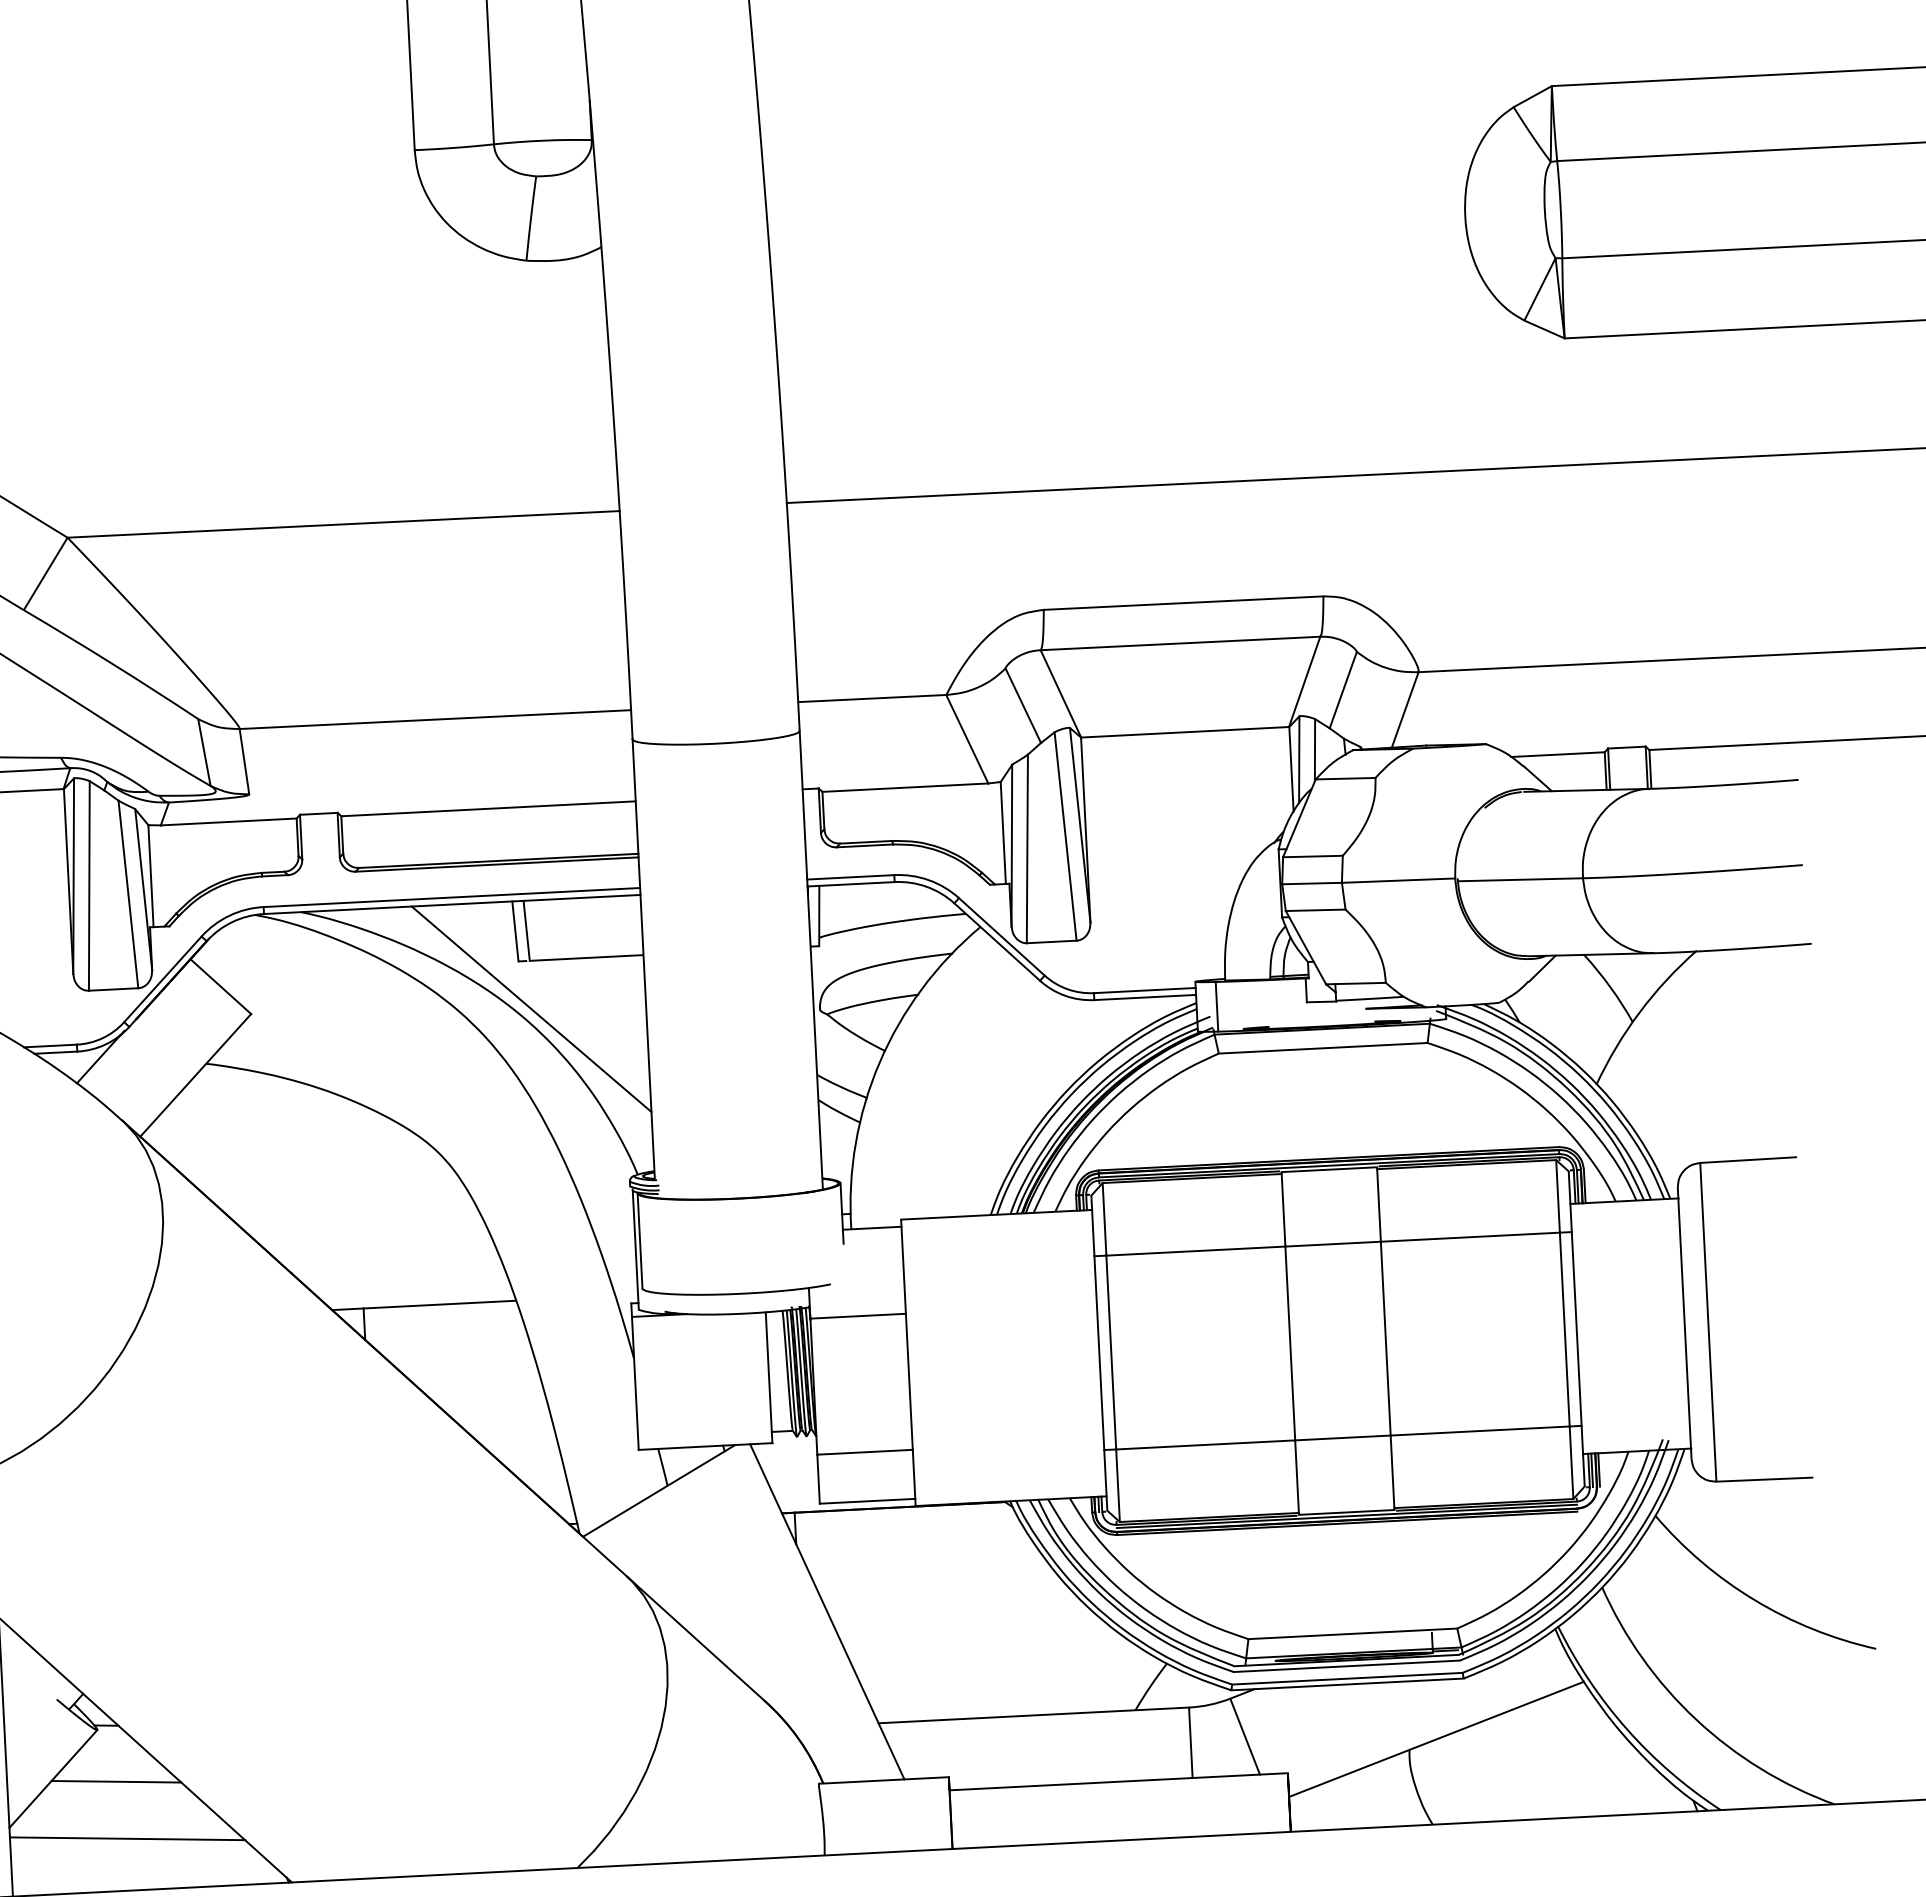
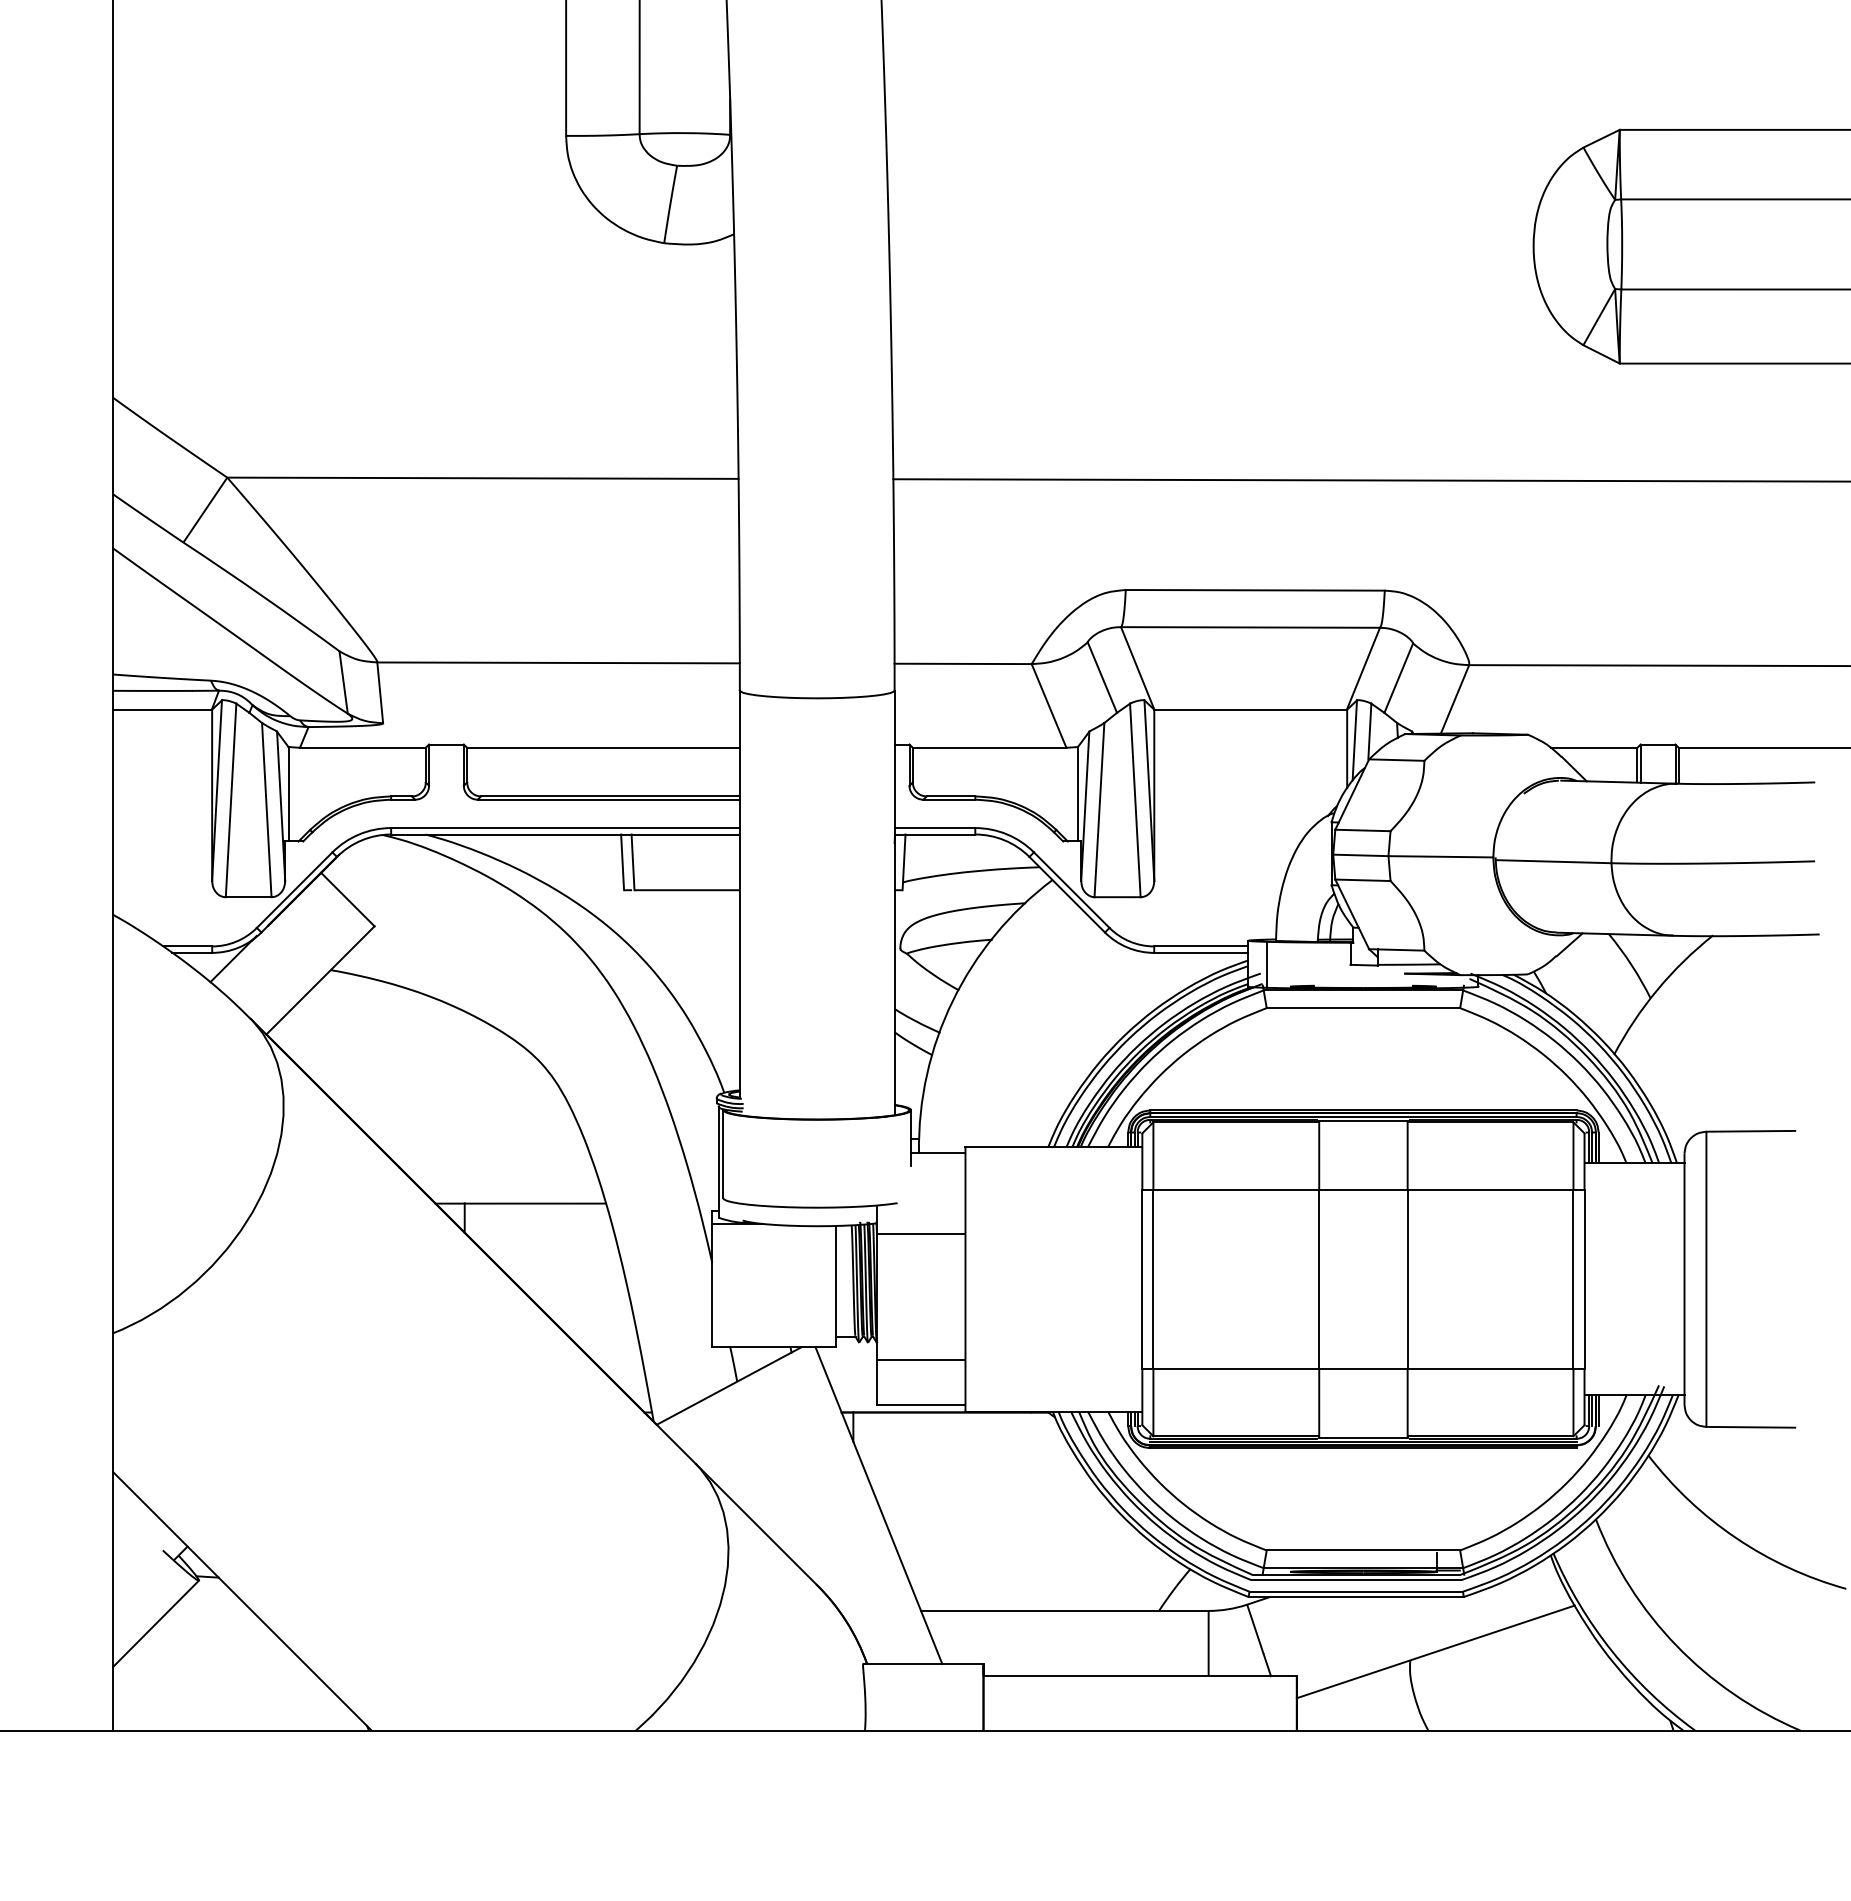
line: (531, 1008) -> (633, 934), removed
line: (116, 1781) -> (214, 1629), removed
line: (127, 1838) -> (221, 1682), removed

